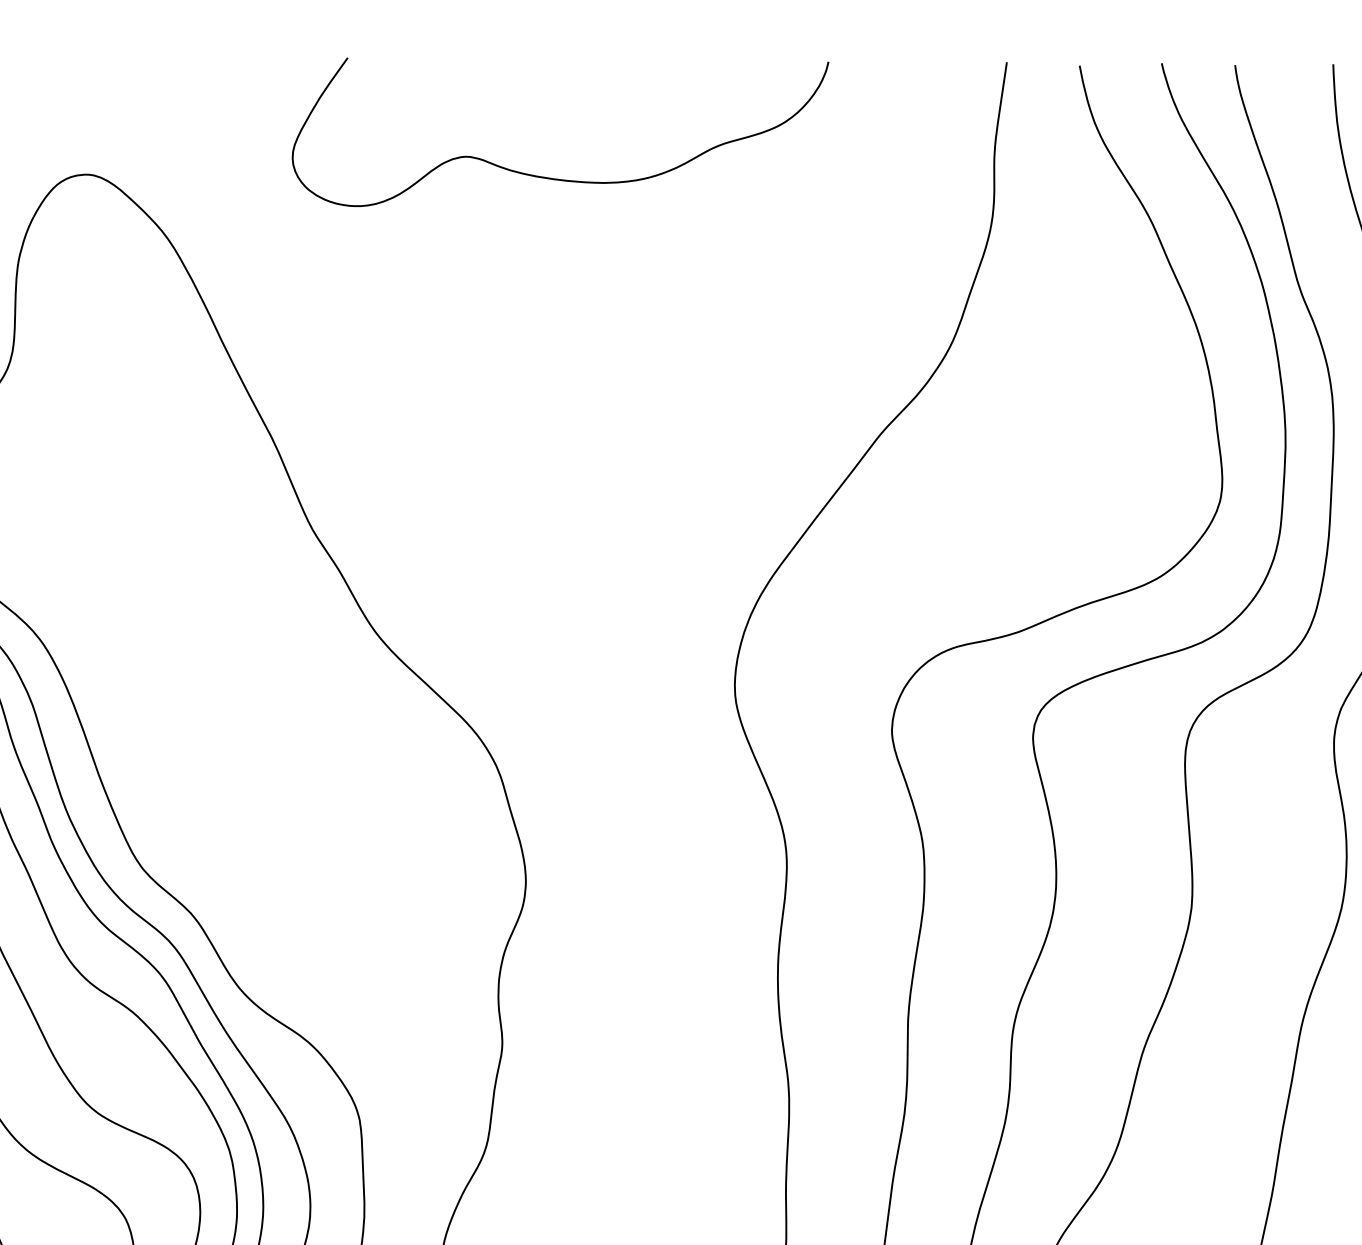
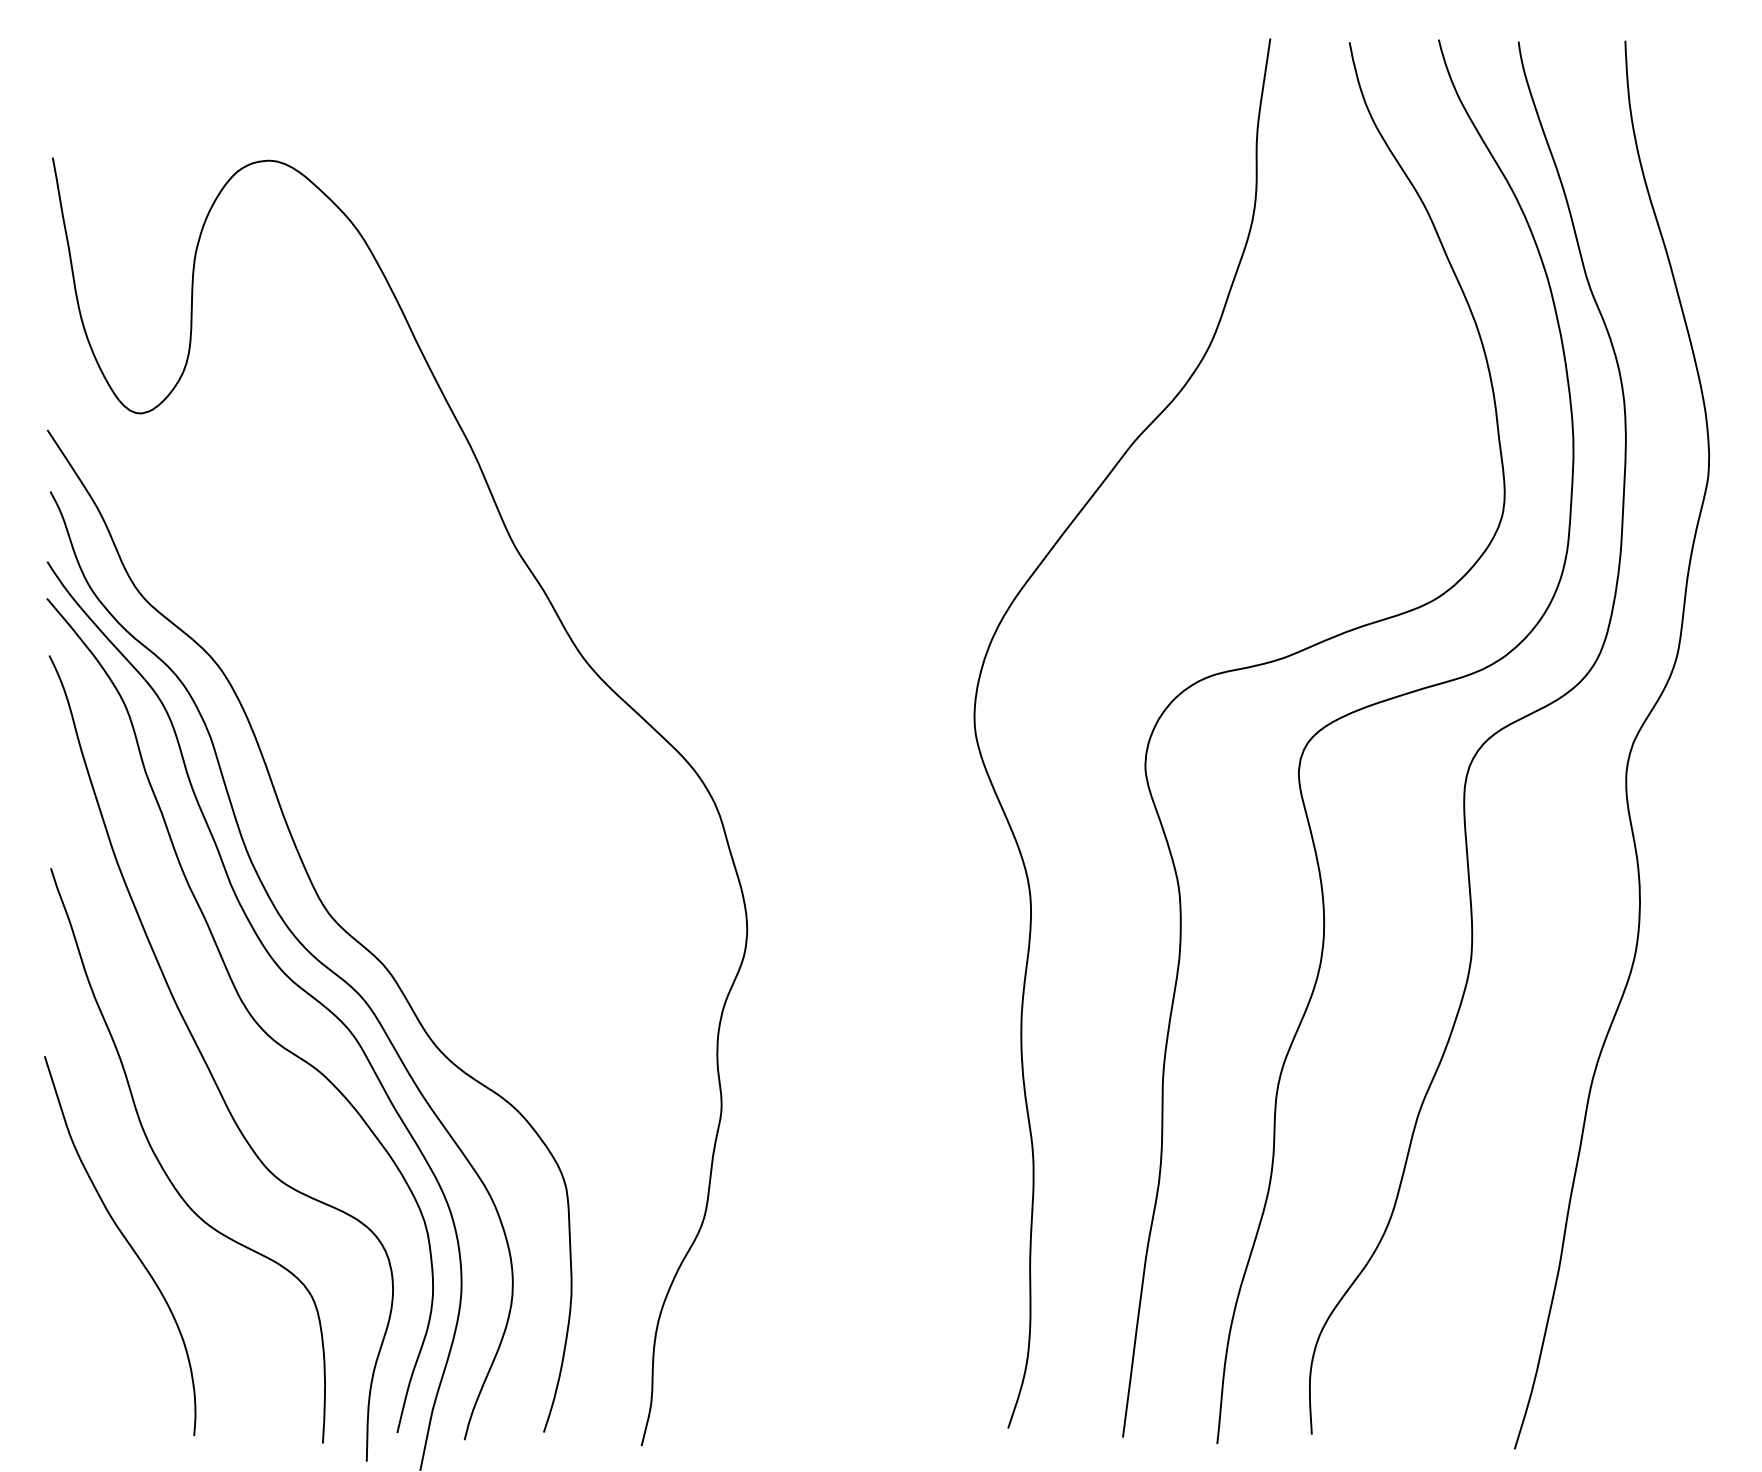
curve: (553, 178) -> (777, 164), removed

